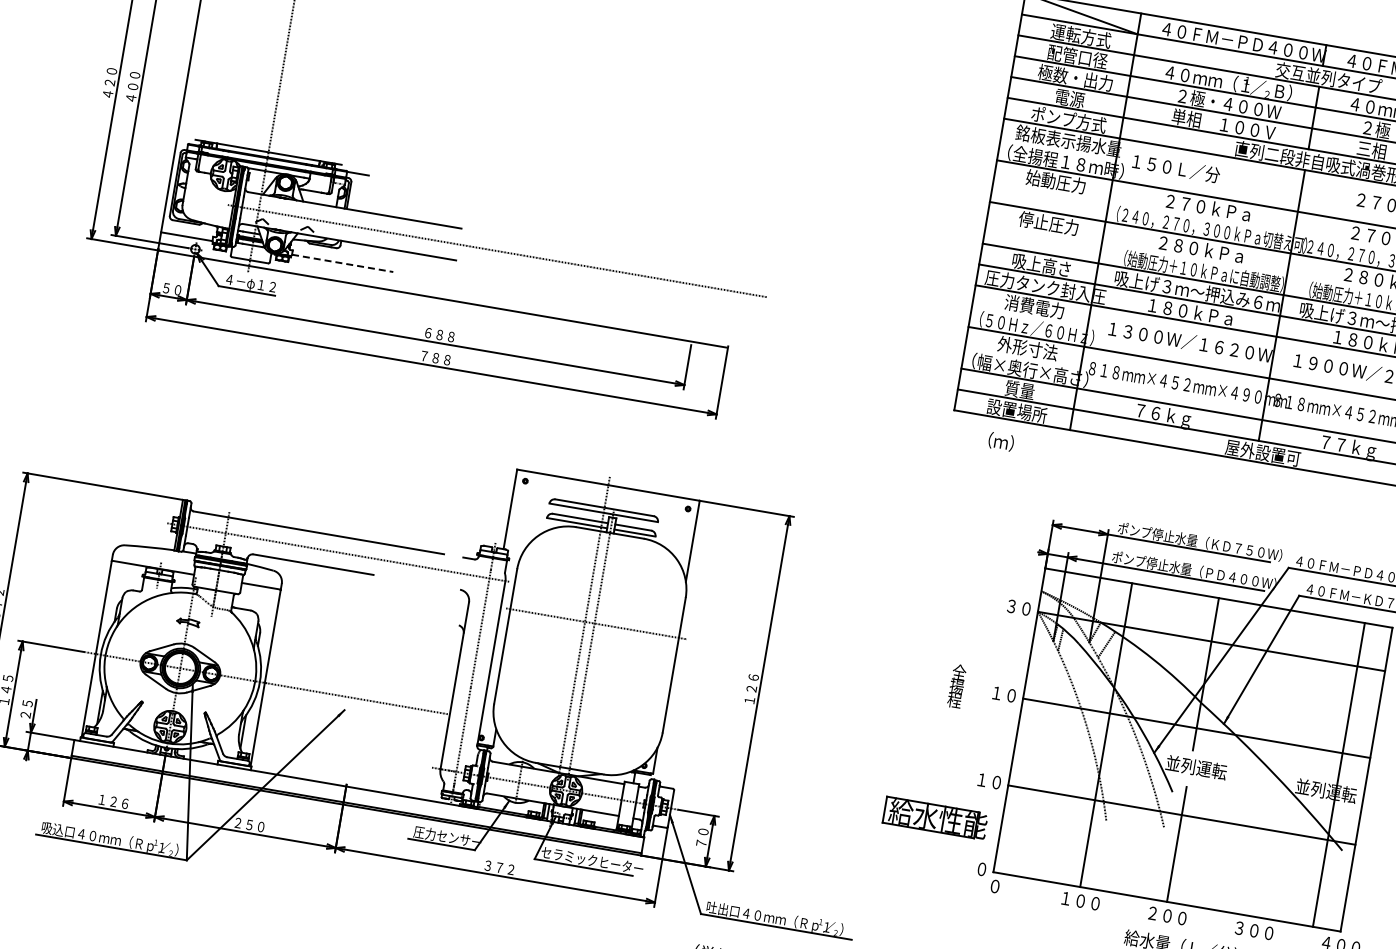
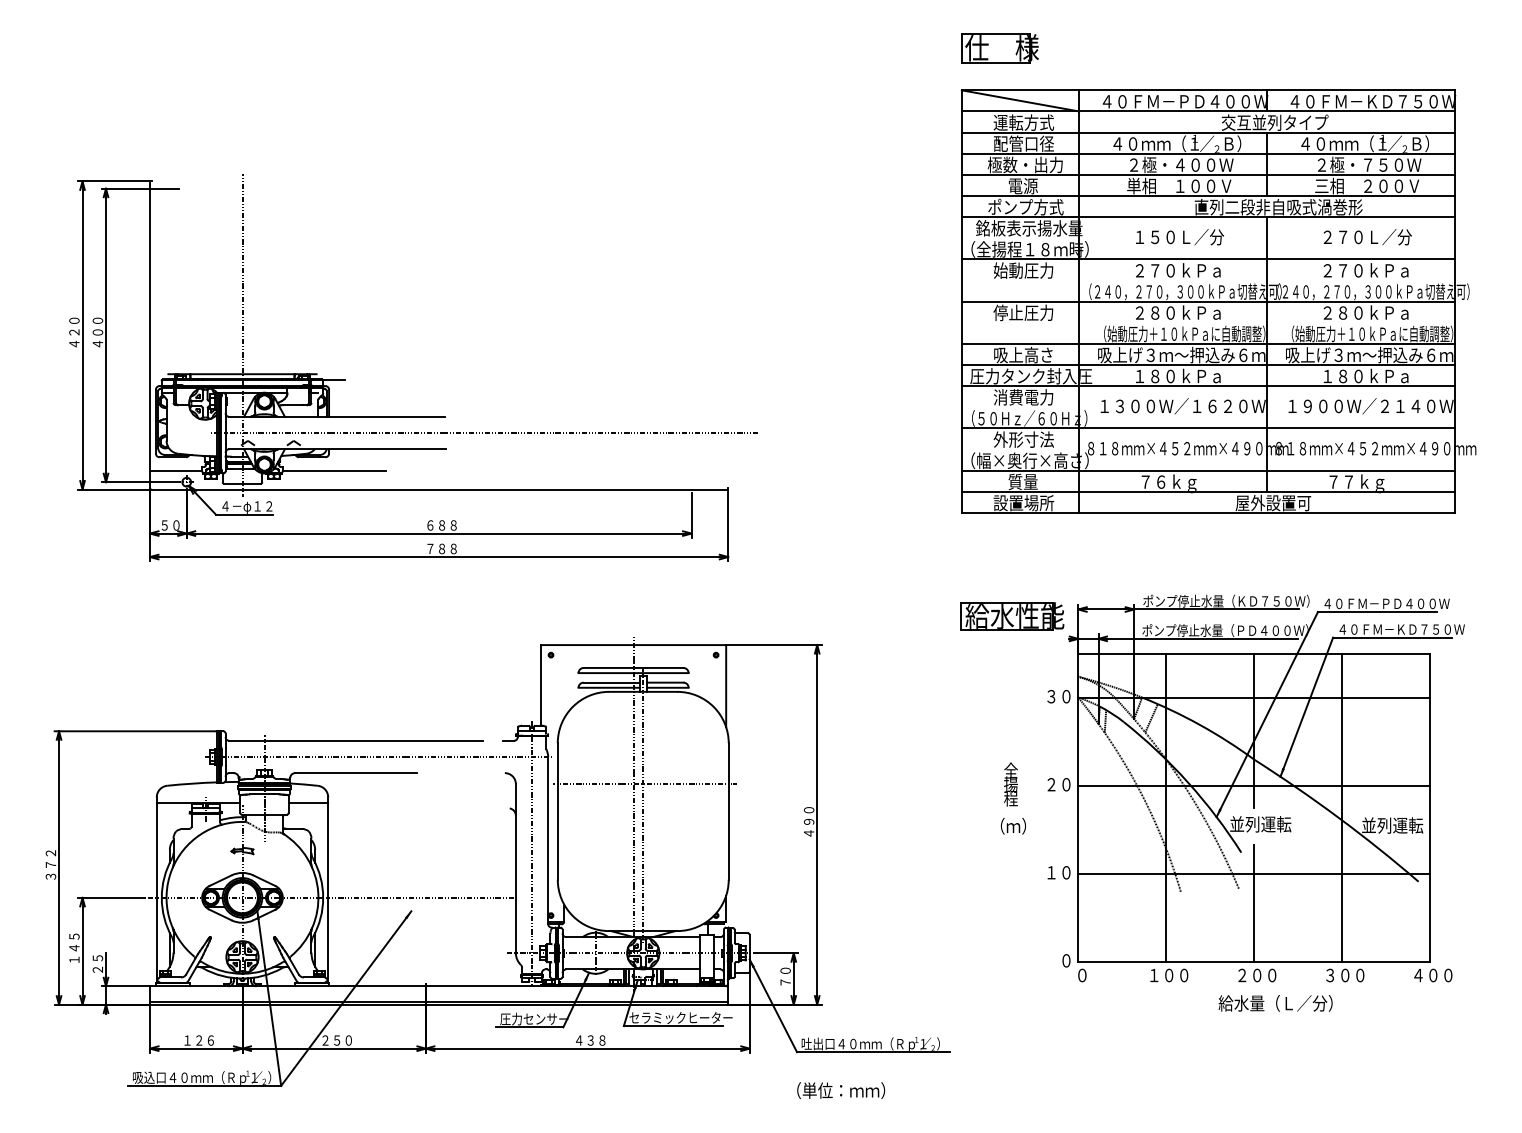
text: (1175, 168) -> (1179, 237), moved
line: (342, 263) -> (334, 471), dashed -> solid
text: (1000, 442) -> (1012, 826), moved
text: (752, 688) -> (809, 821), １２６ -> ４９０
text: (996, 691) -> (1050, 783), １０ -> ２０
line: (1339, 774) -> (1342, 807), moved
part: (935, 818) -> (1012, 616), moved
text: (499, 867) -> (590, 1040), ３７２ -> ４３８

